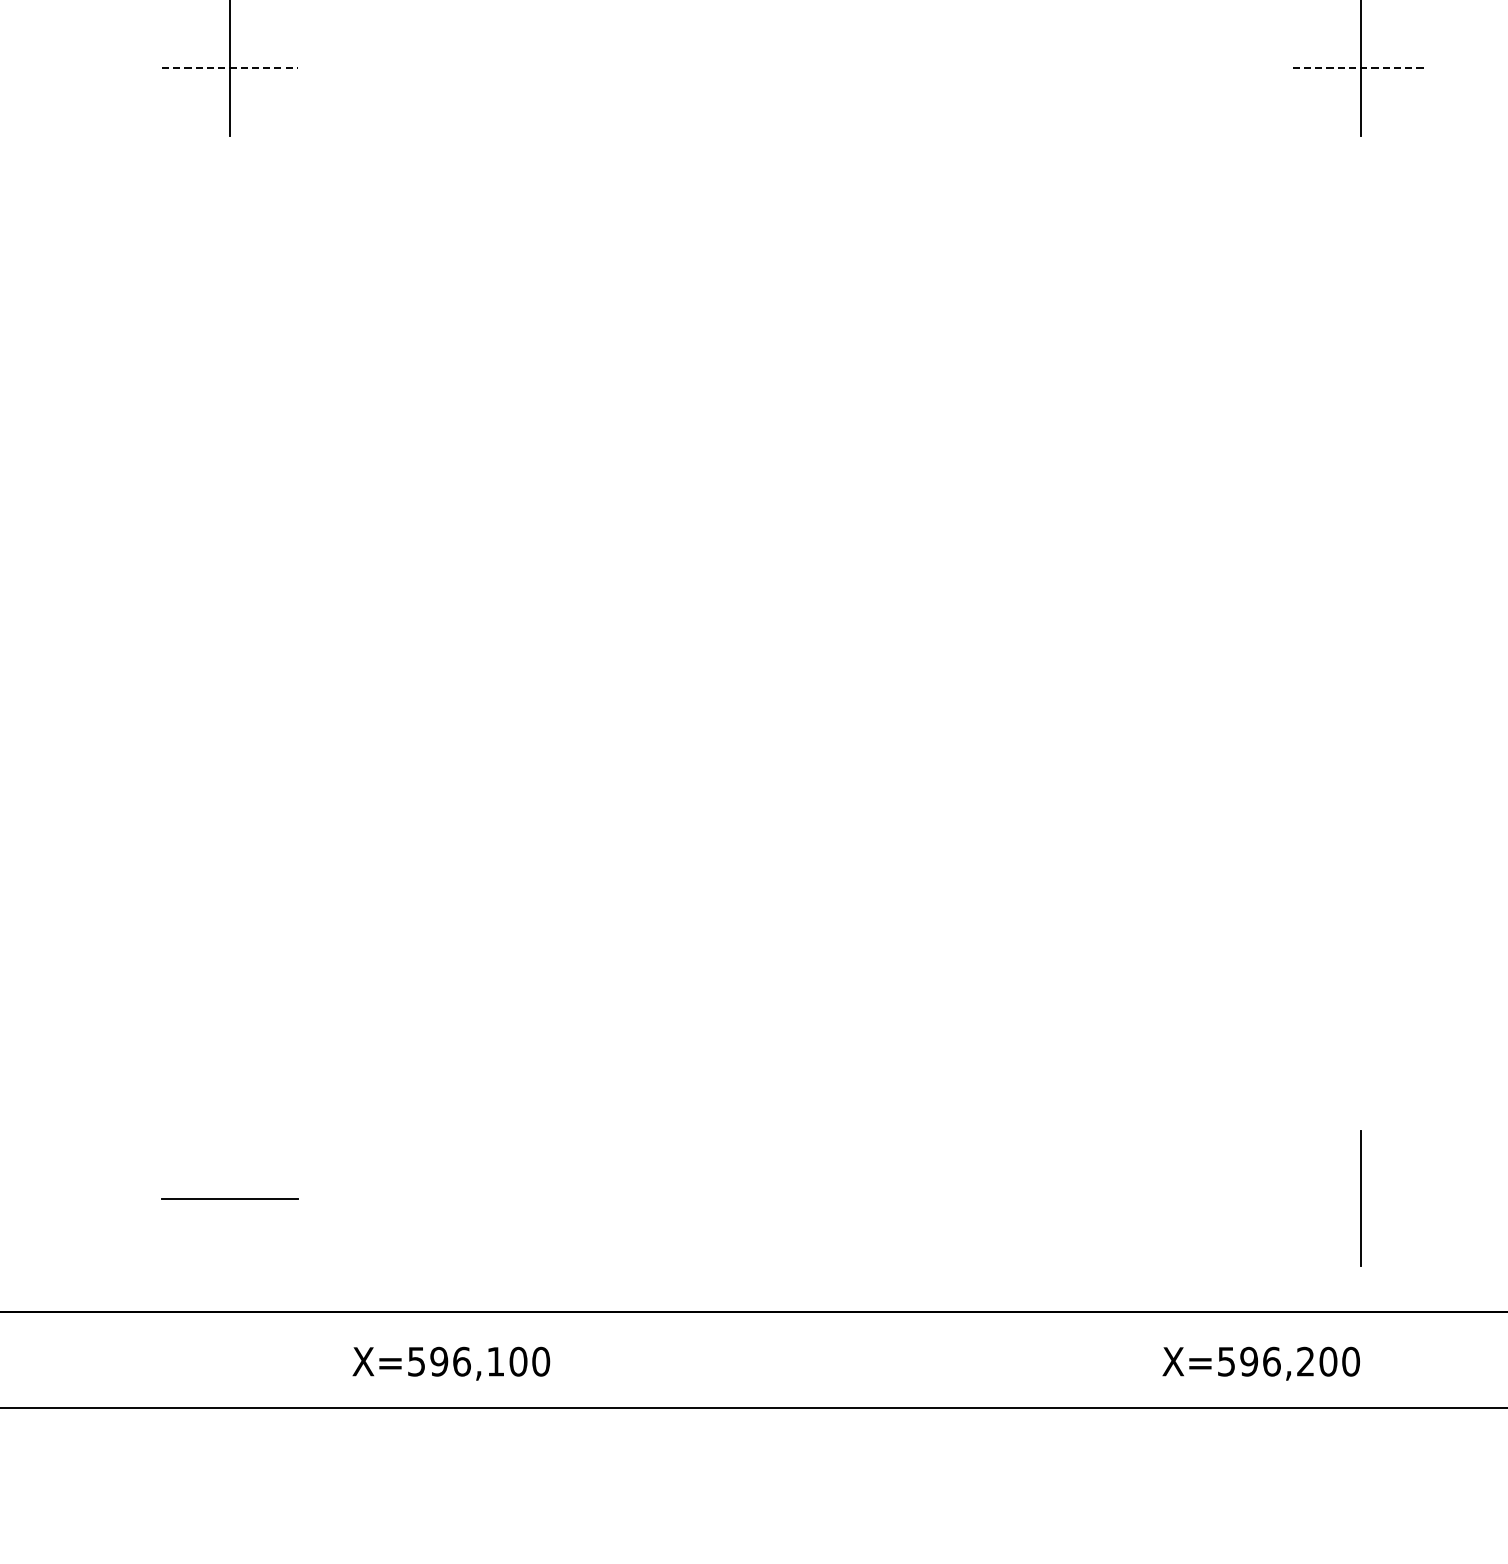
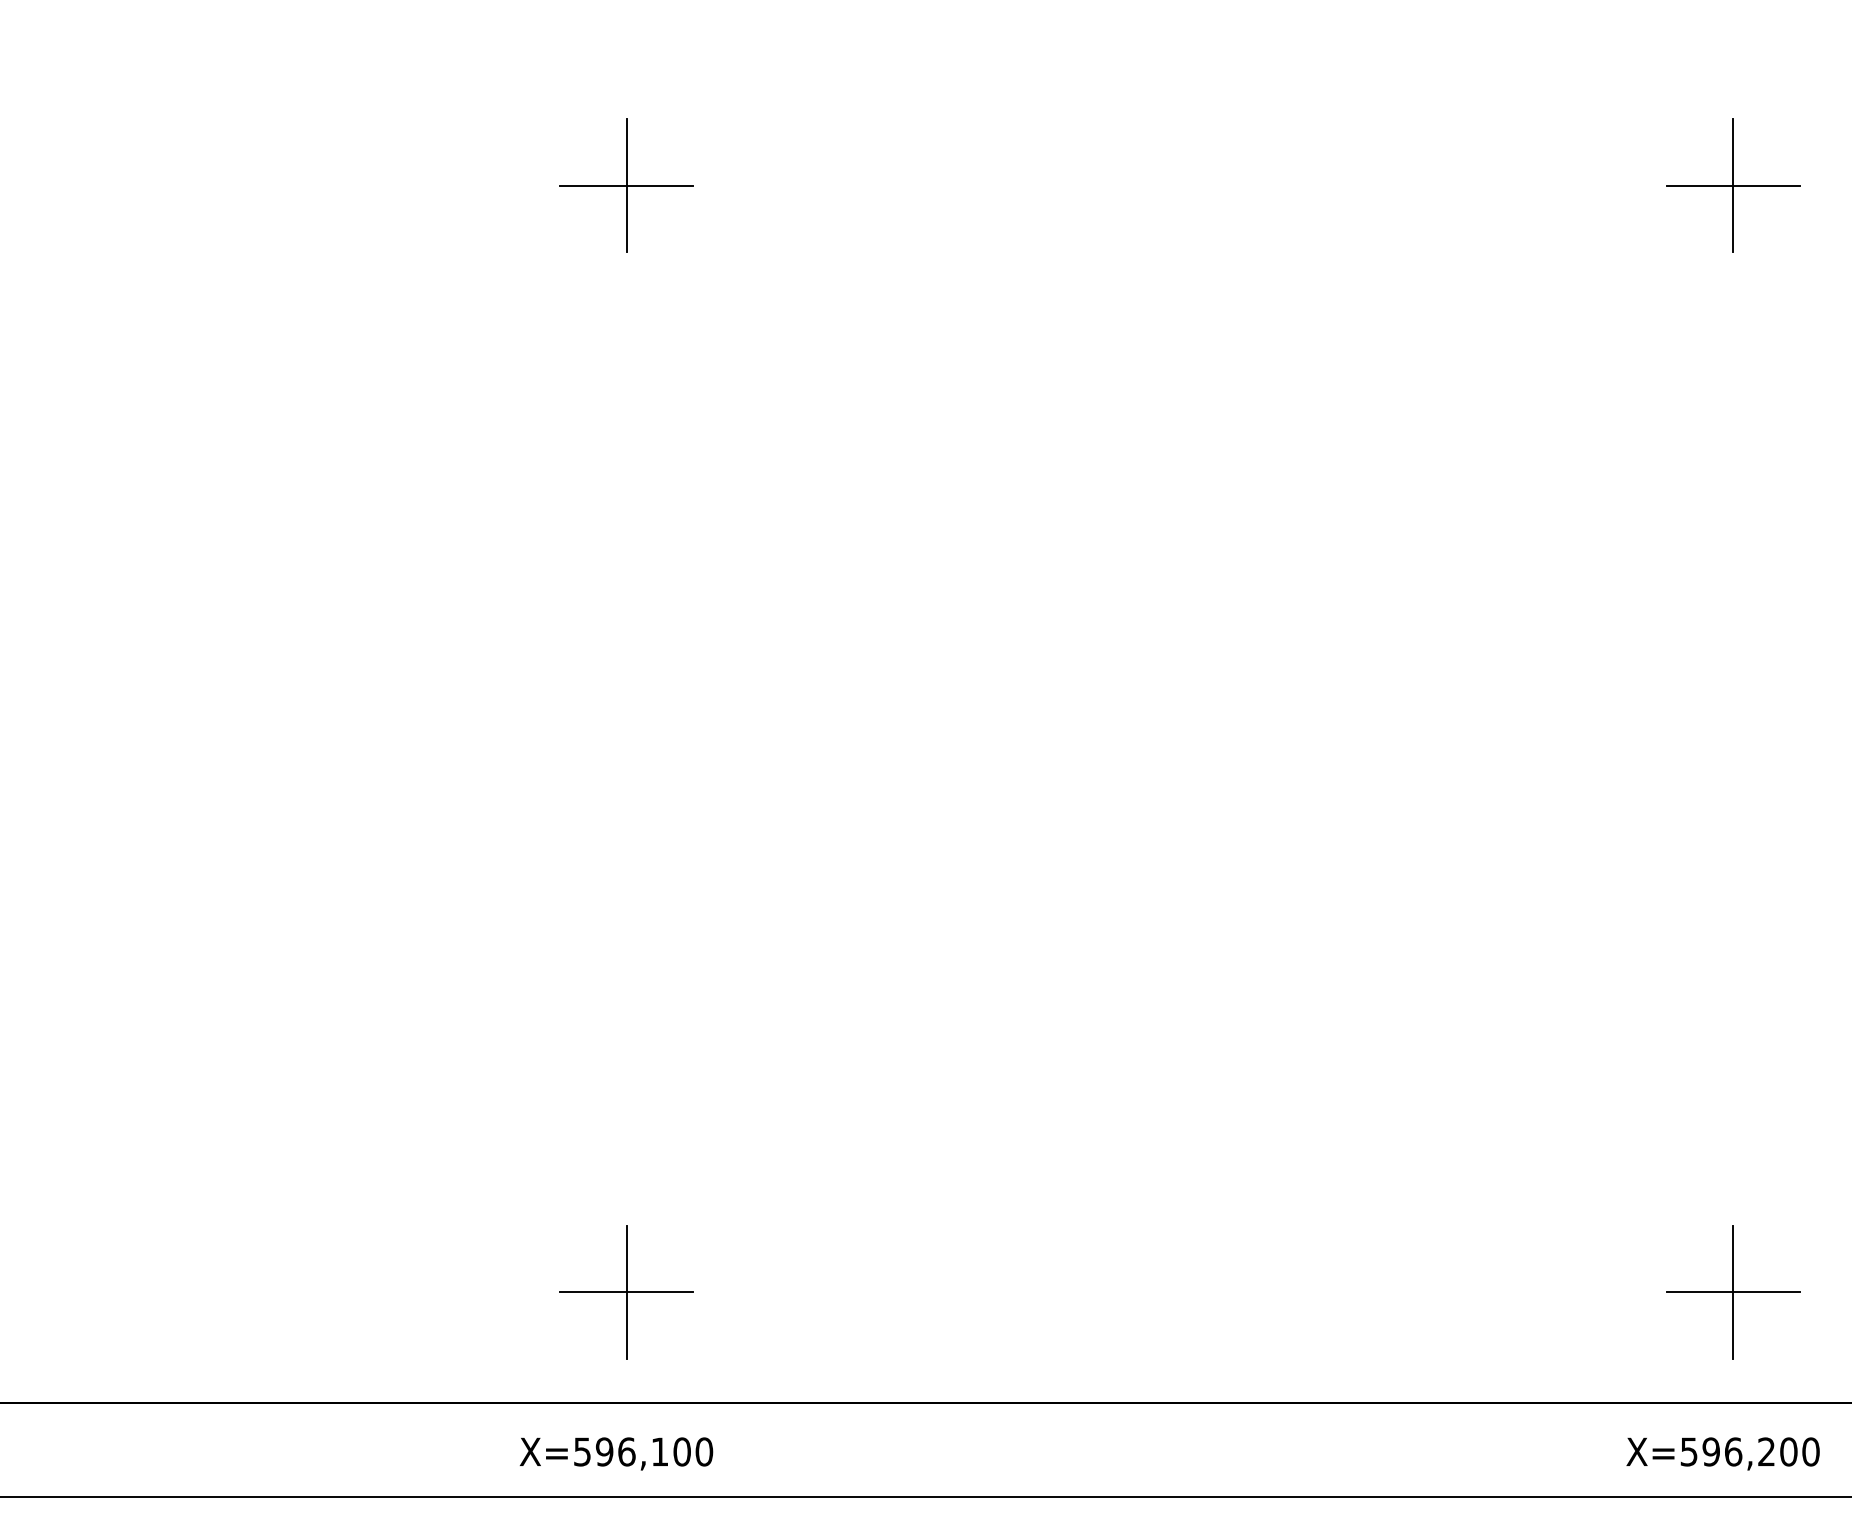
line: (230, 67) -> (627, 185), dashed -> solid
line: (1360, 67) -> (1733, 185), dashed -> solid
line: (229, 1197) -> (626, 1291), added
line: (1359, 1198) -> (1732, 1292), added
text: (451, 1363) -> (616, 1453), moved
text: (1260, 1363) -> (1722, 1453), moved

